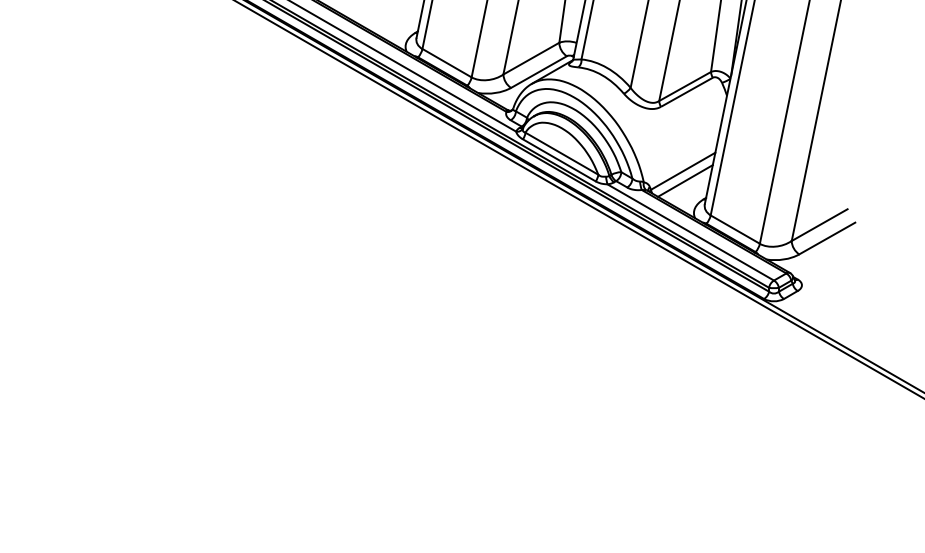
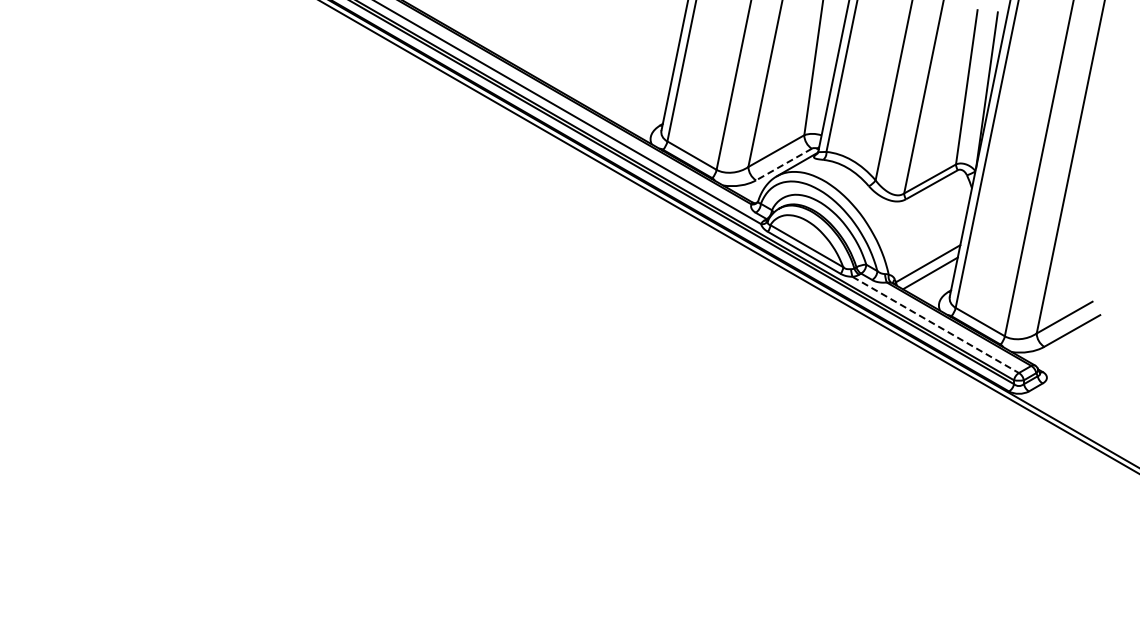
line: (538, 72) -> (783, 164), solid -> dashed
line: (691, 233) -> (936, 325), solid -> dashed

